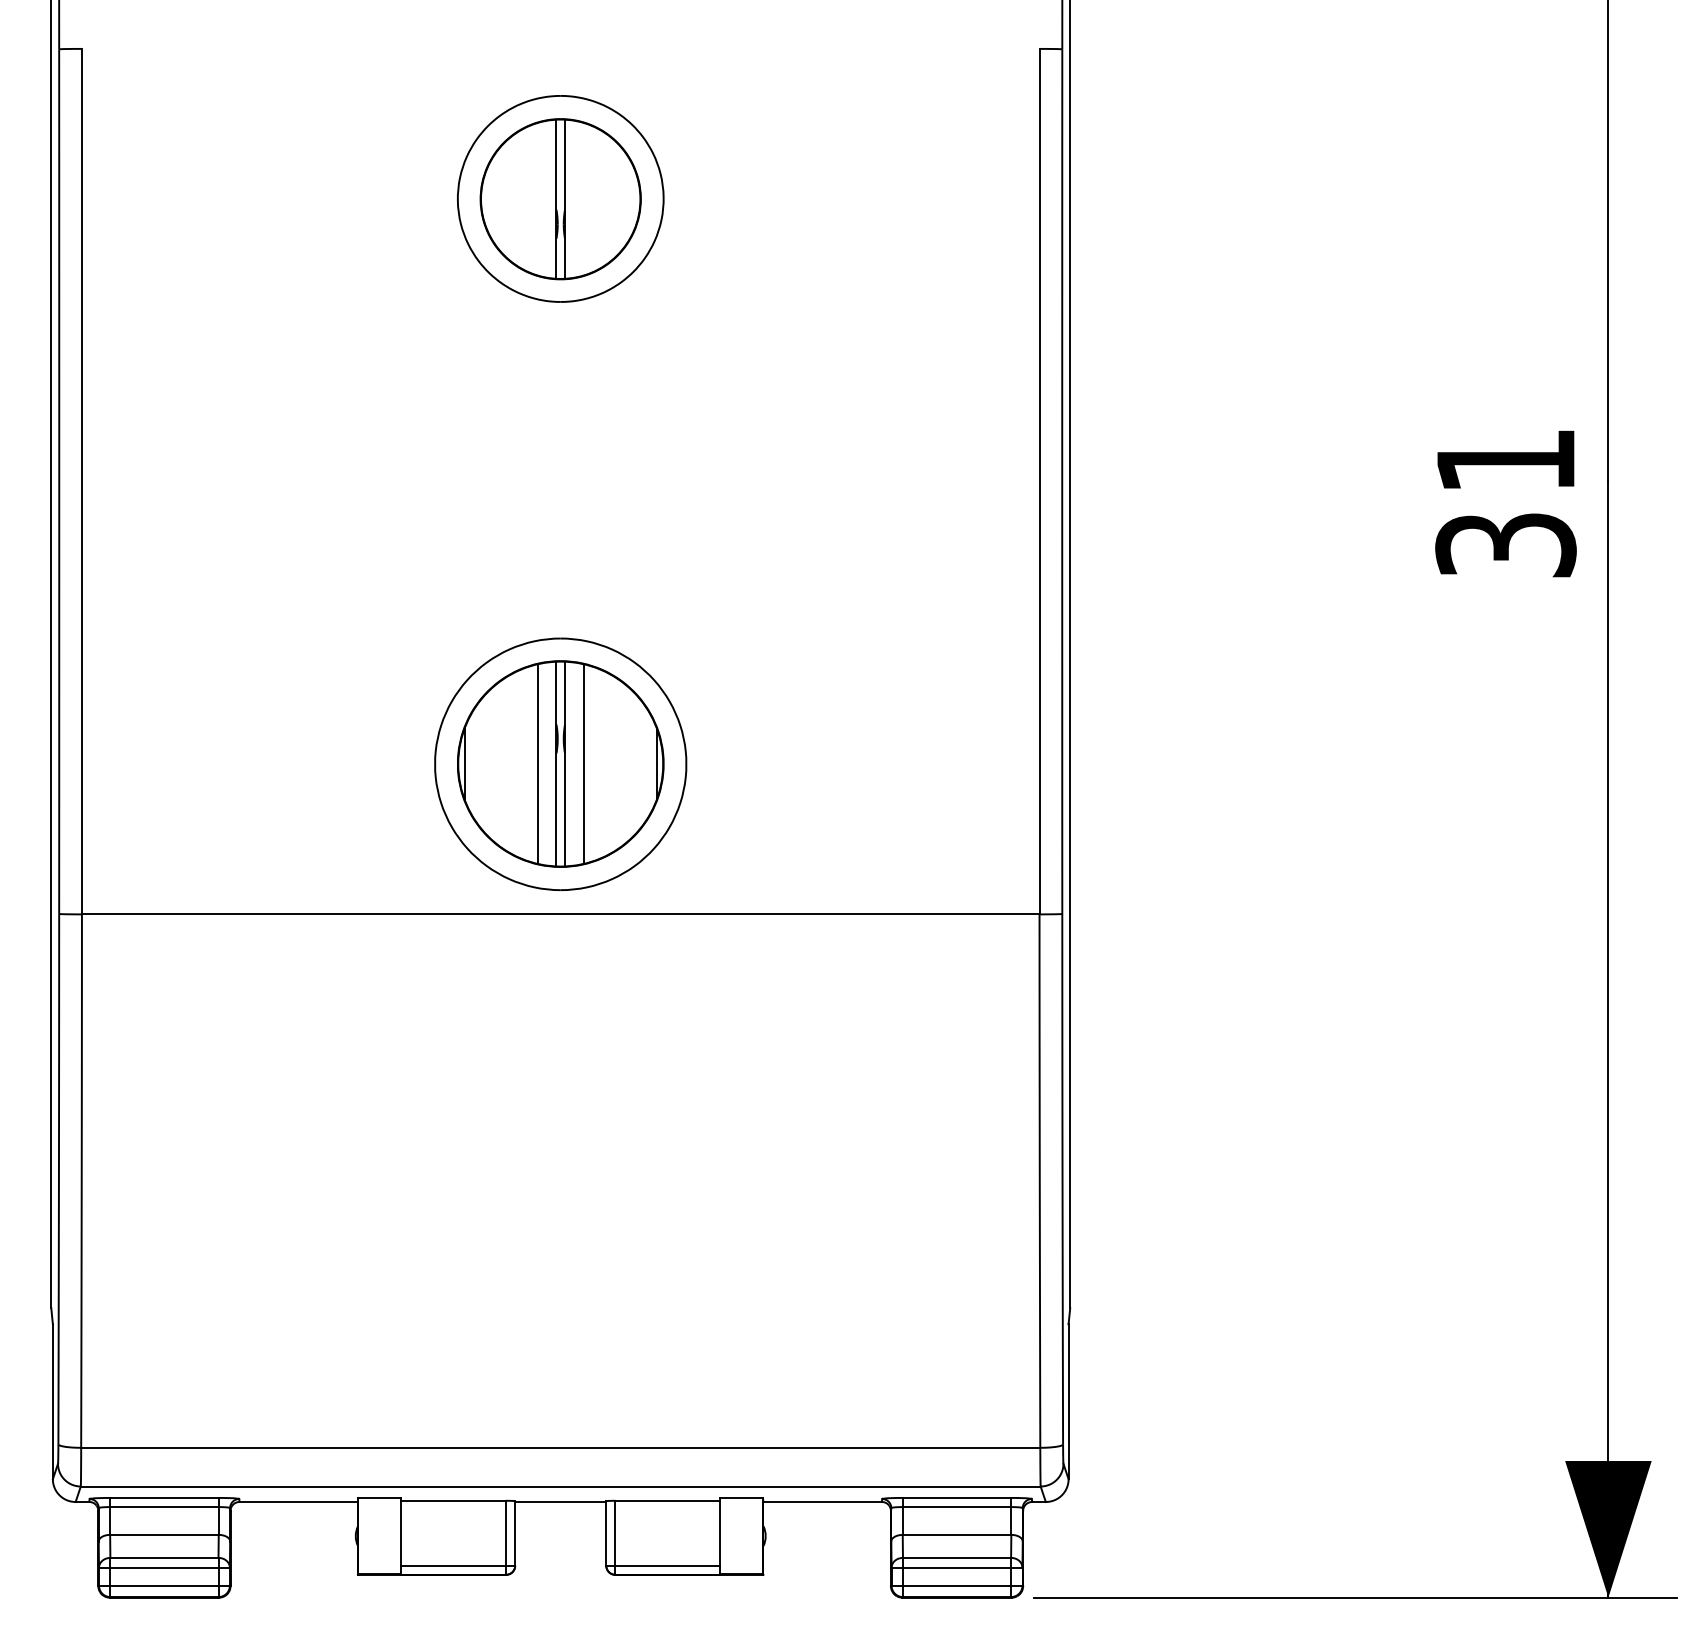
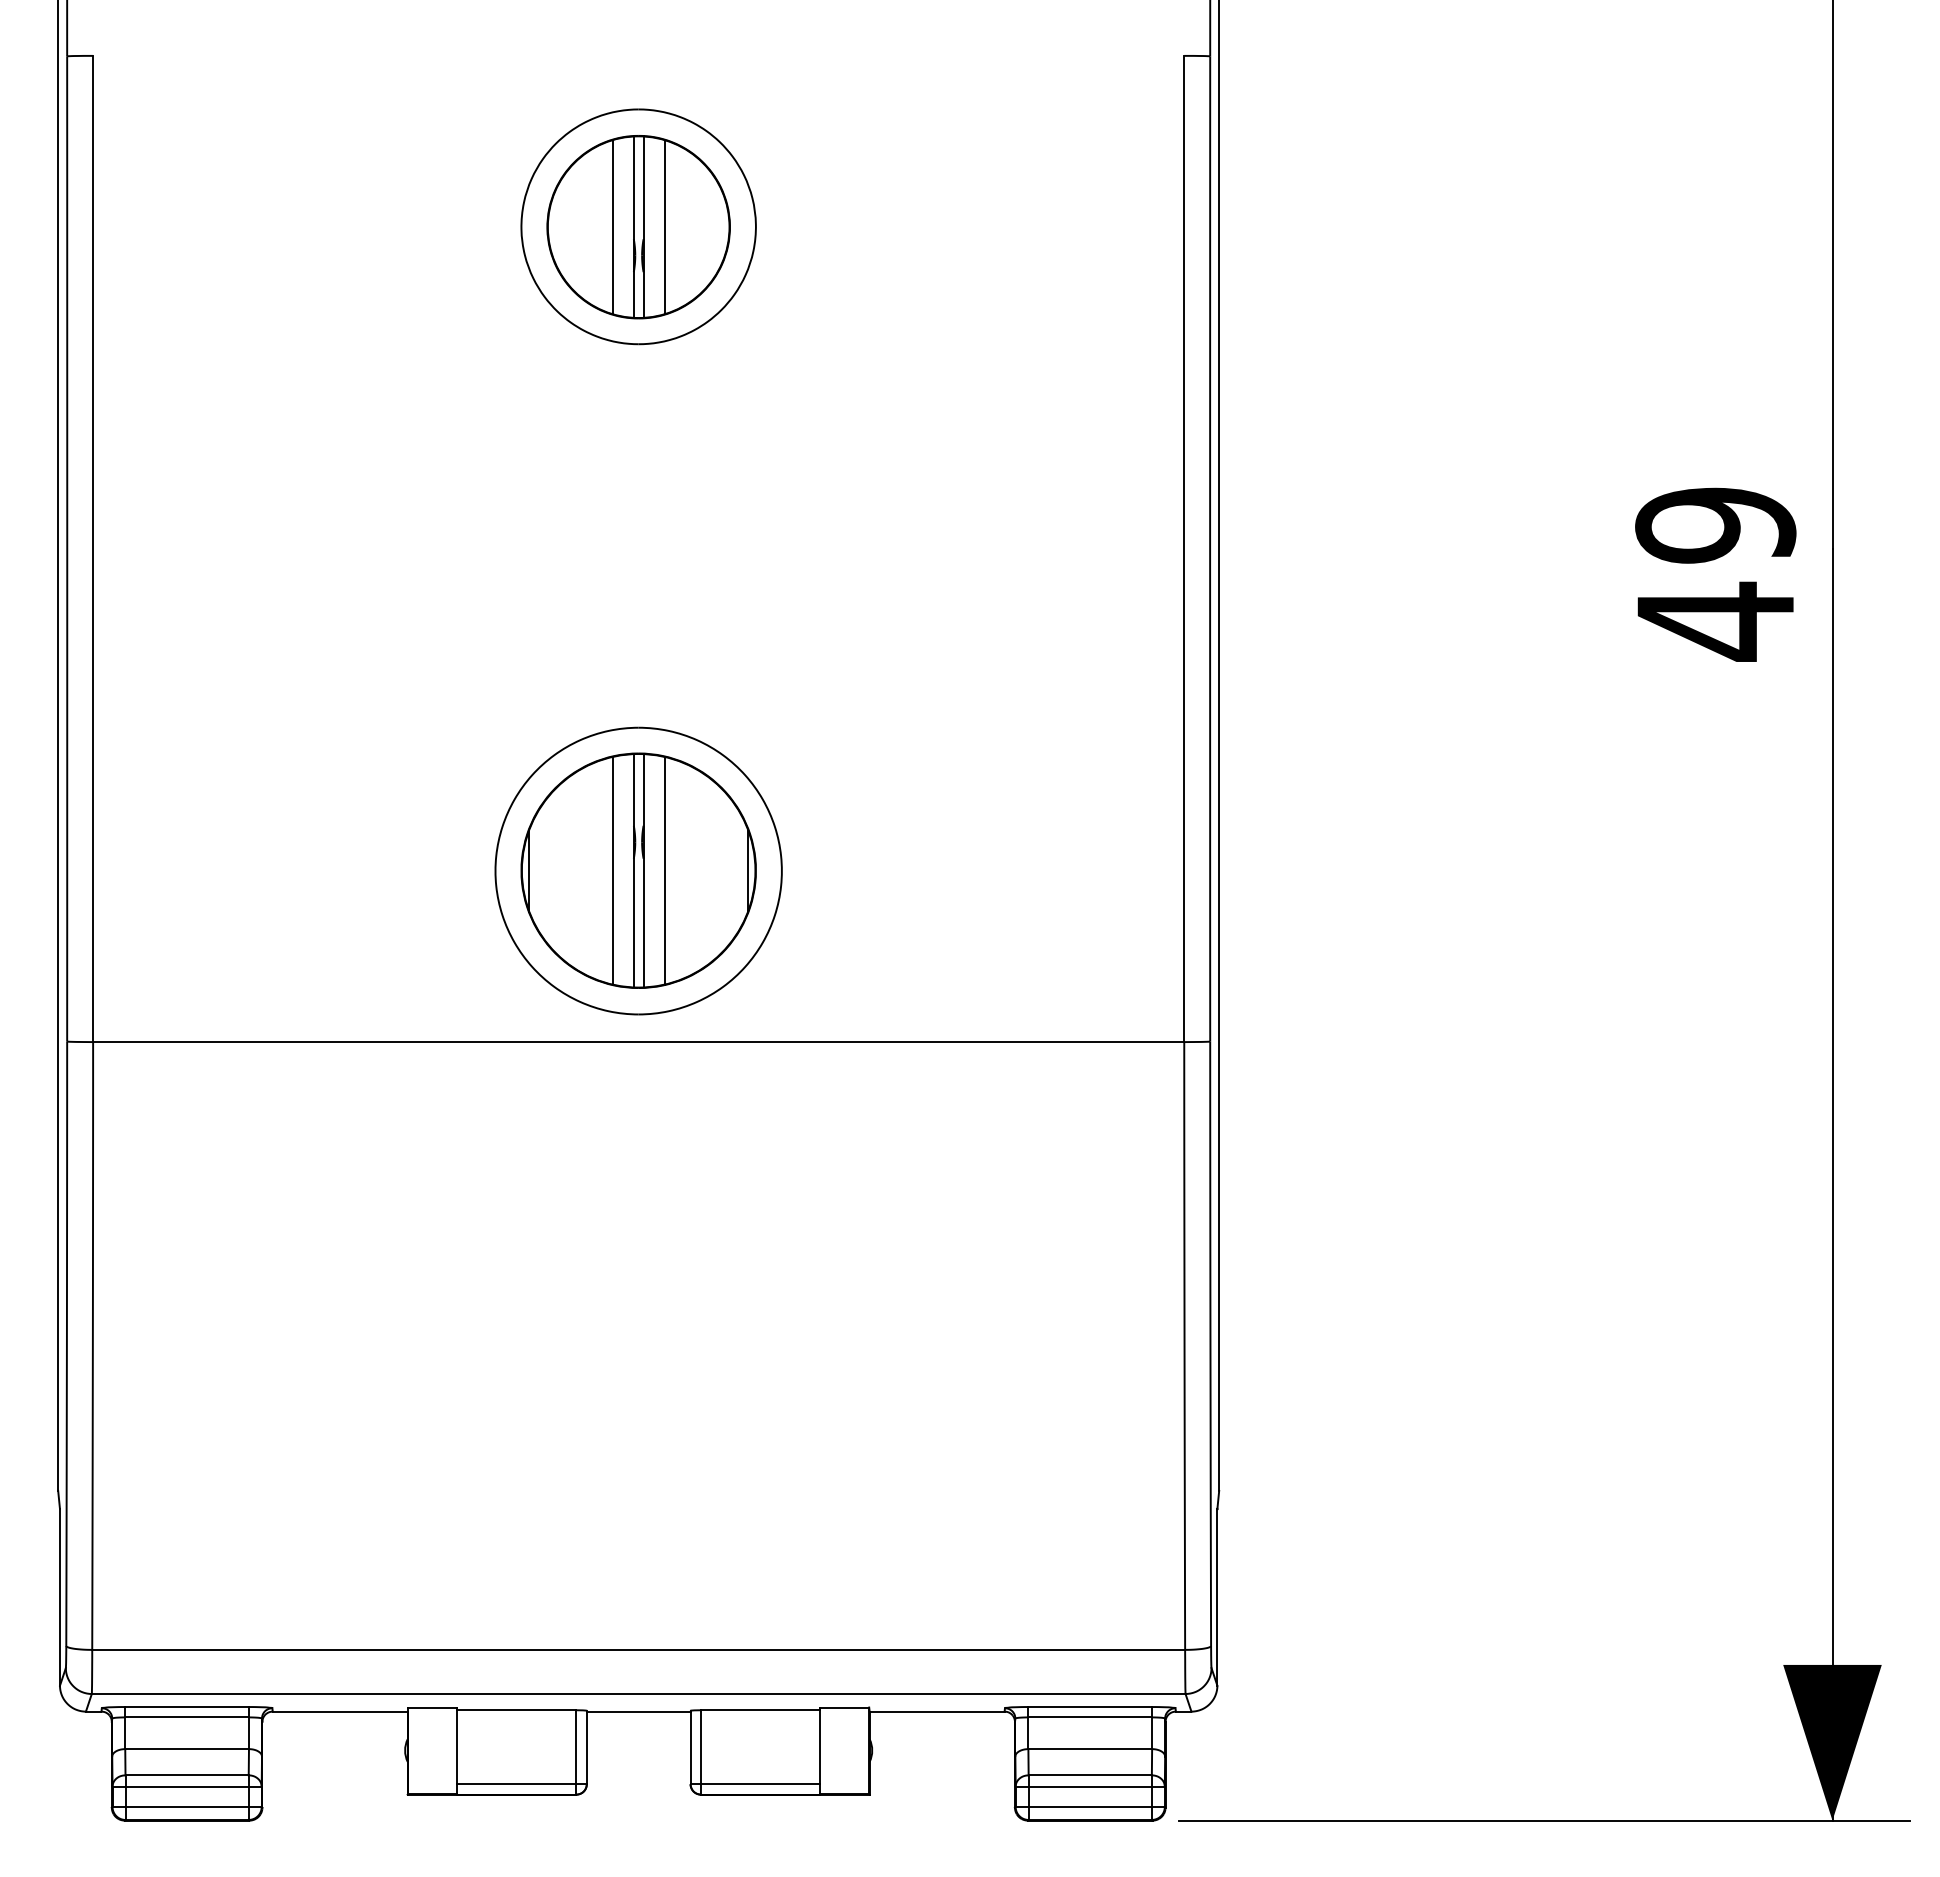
line: (537, 199) -> (612, 227), added
line: (583, 199) -> (664, 227), added
text: (1505, 504) -> (1715, 574), 31 -> 49

